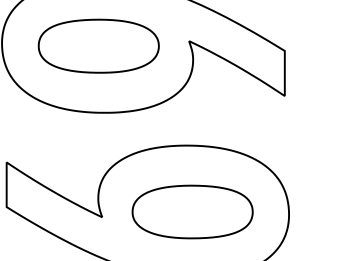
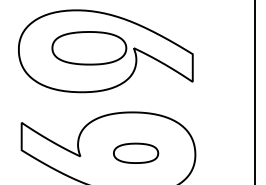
part: (99, 46) -> (89, 48), moved
part: (191, 212) -> (135, 153), size x0.6

